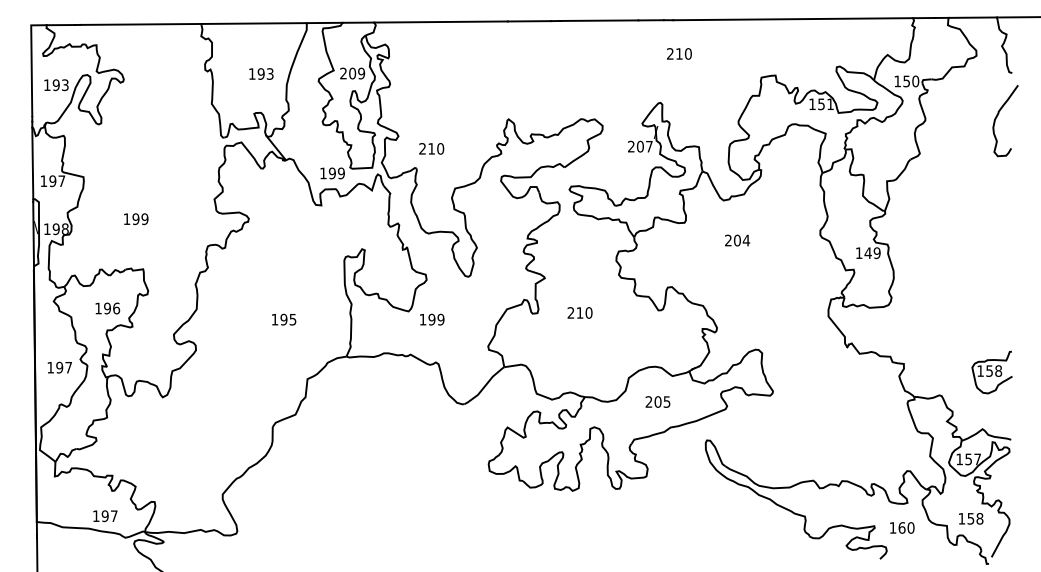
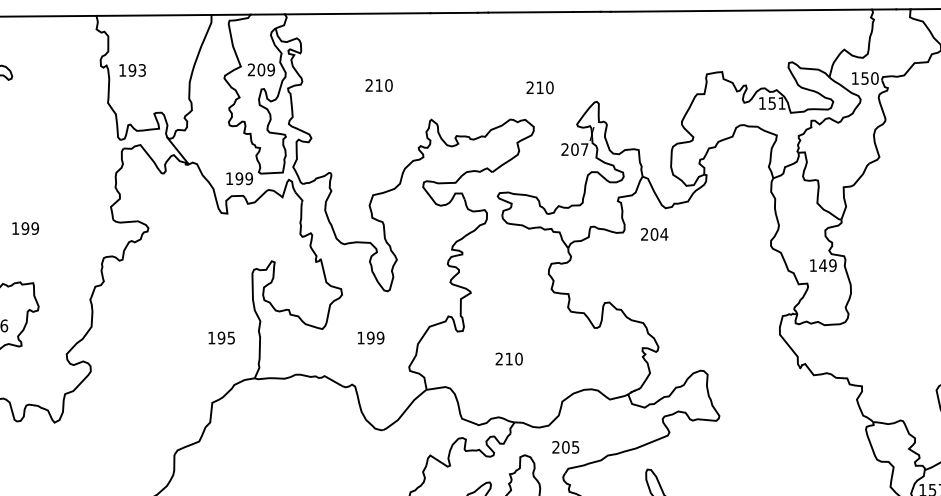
text: (679, 53) -> (540, 87), moved
text: (261, 73) -> (132, 69), moved
text: (431, 148) -> (378, 85), moved
text: (737, 240) -> (654, 234), moved
text: (579, 312) -> (508, 358), moved
text: (284, 319) -> (222, 337), moved
text: (432, 319) -> (371, 337), moved
text: (657, 401) -> (565, 446), moved

